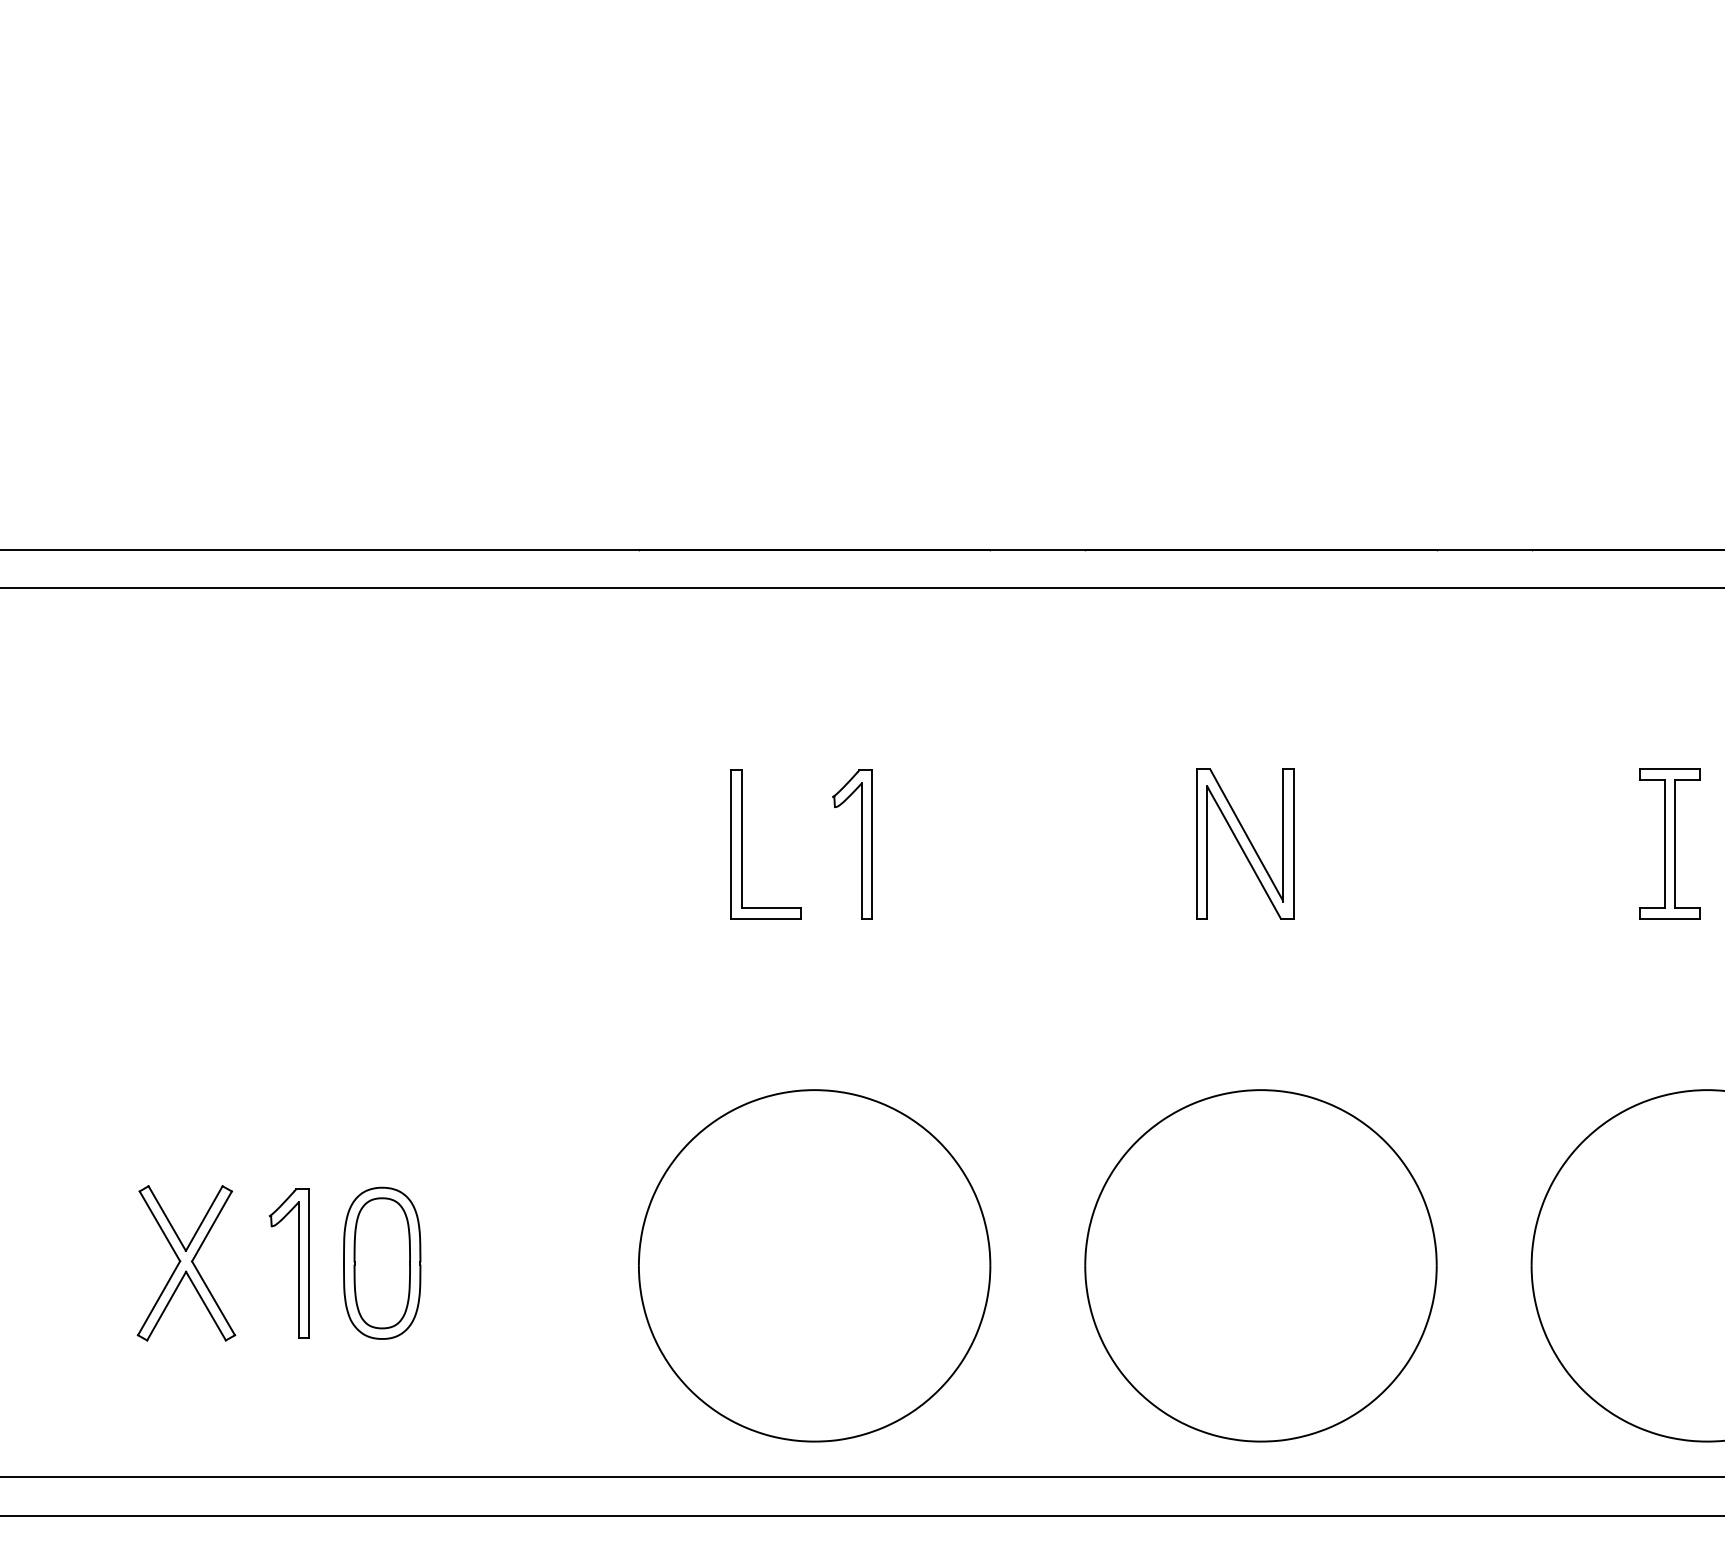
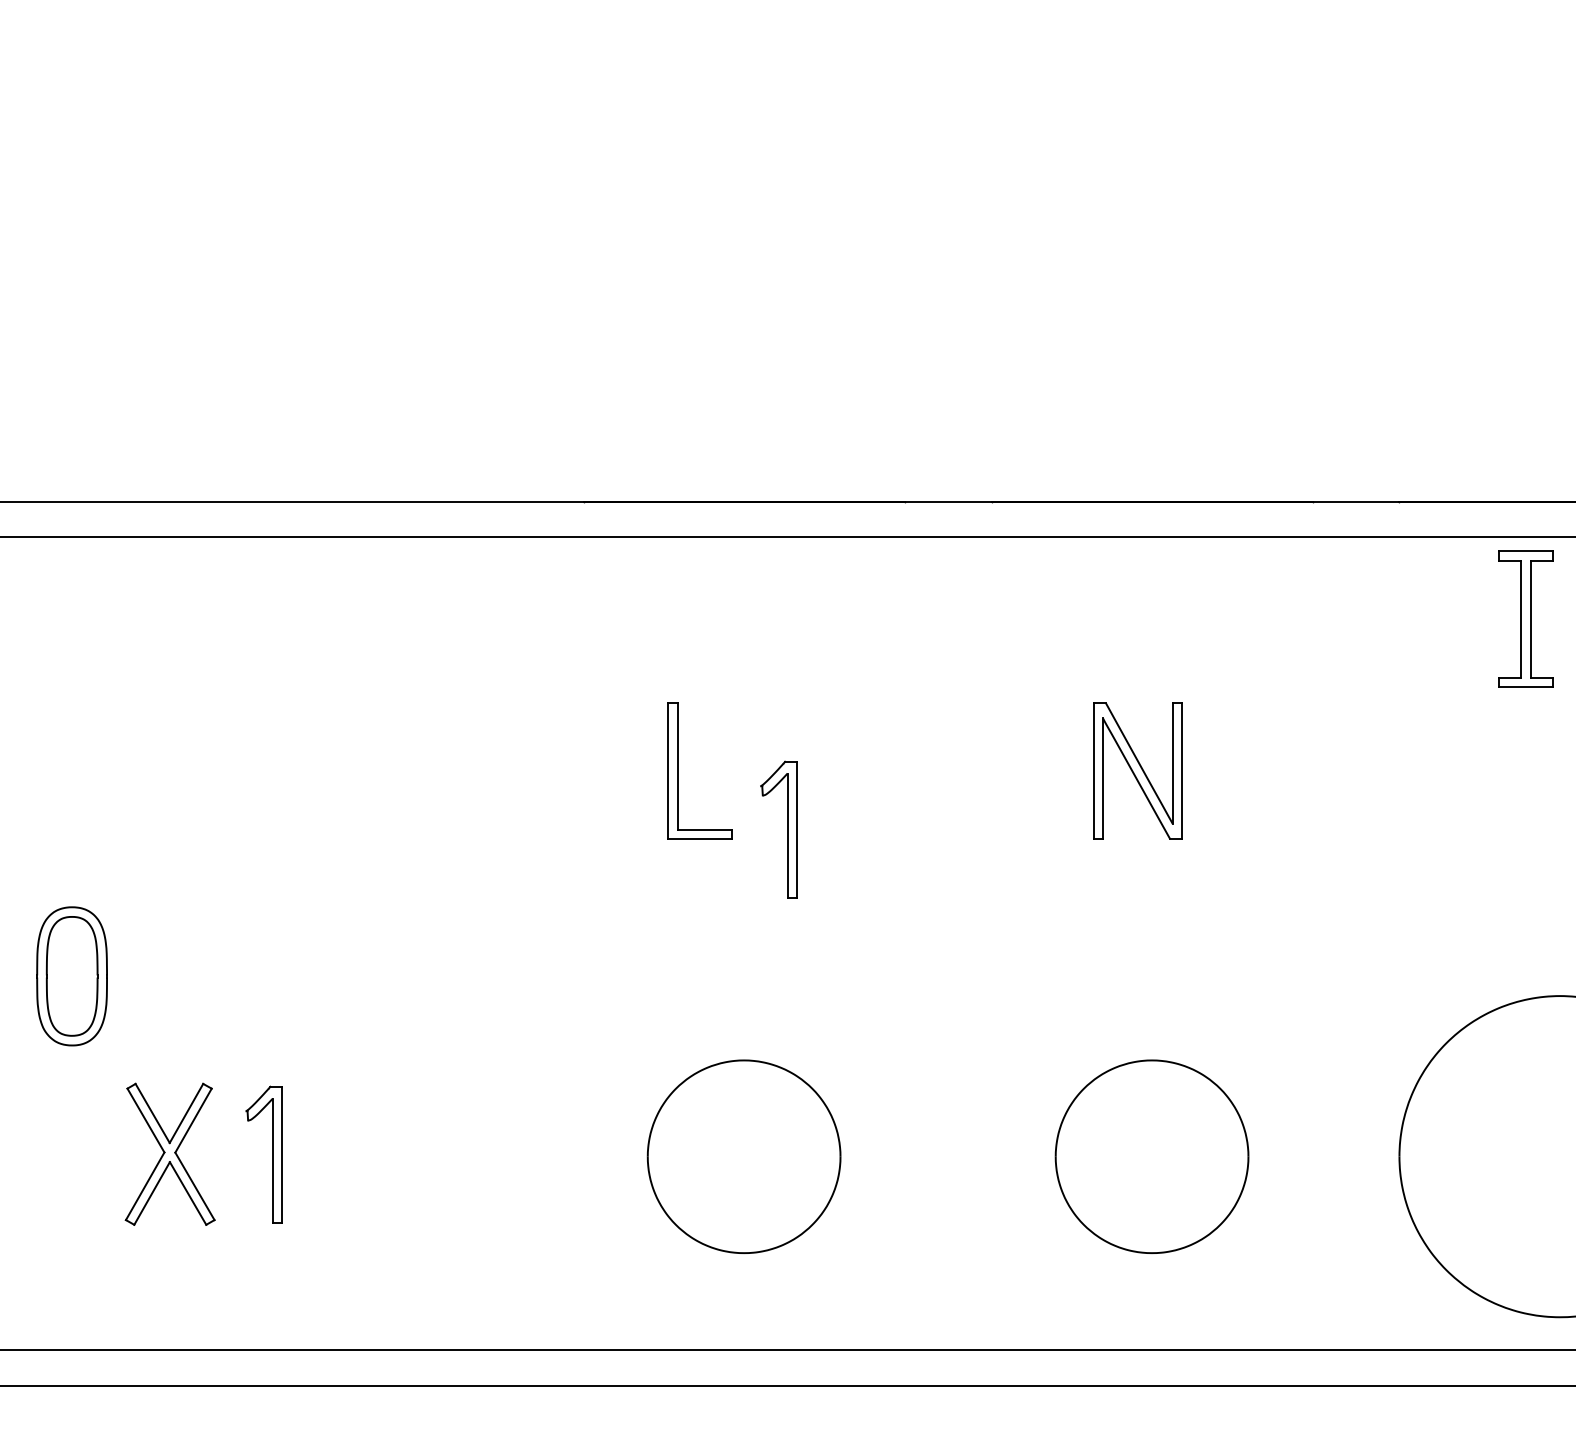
part: (1669, 843) -> (1525, 618), moved
part: (861, 844) -> (787, 829), moved
part: (381, 1263) -> (71, 976), moved
part: (813, 1265) -> (743, 1156), size x0.6
part: (1260, 1265) -> (1151, 1156), size x0.6

